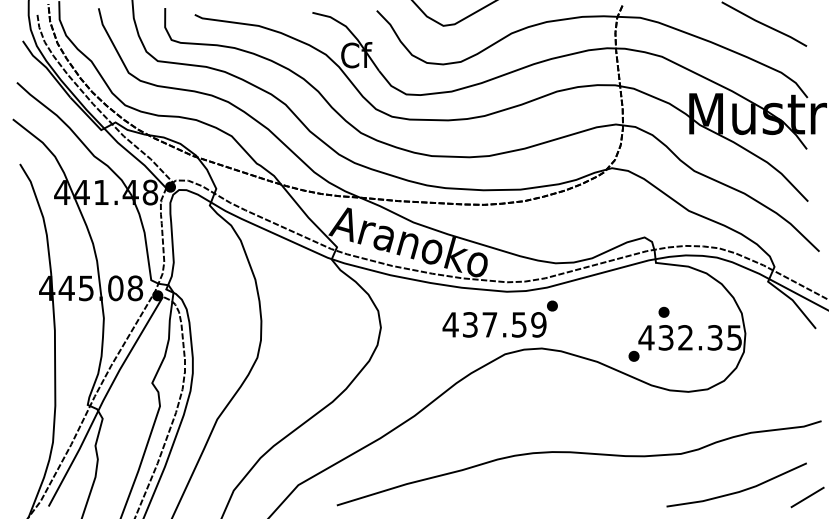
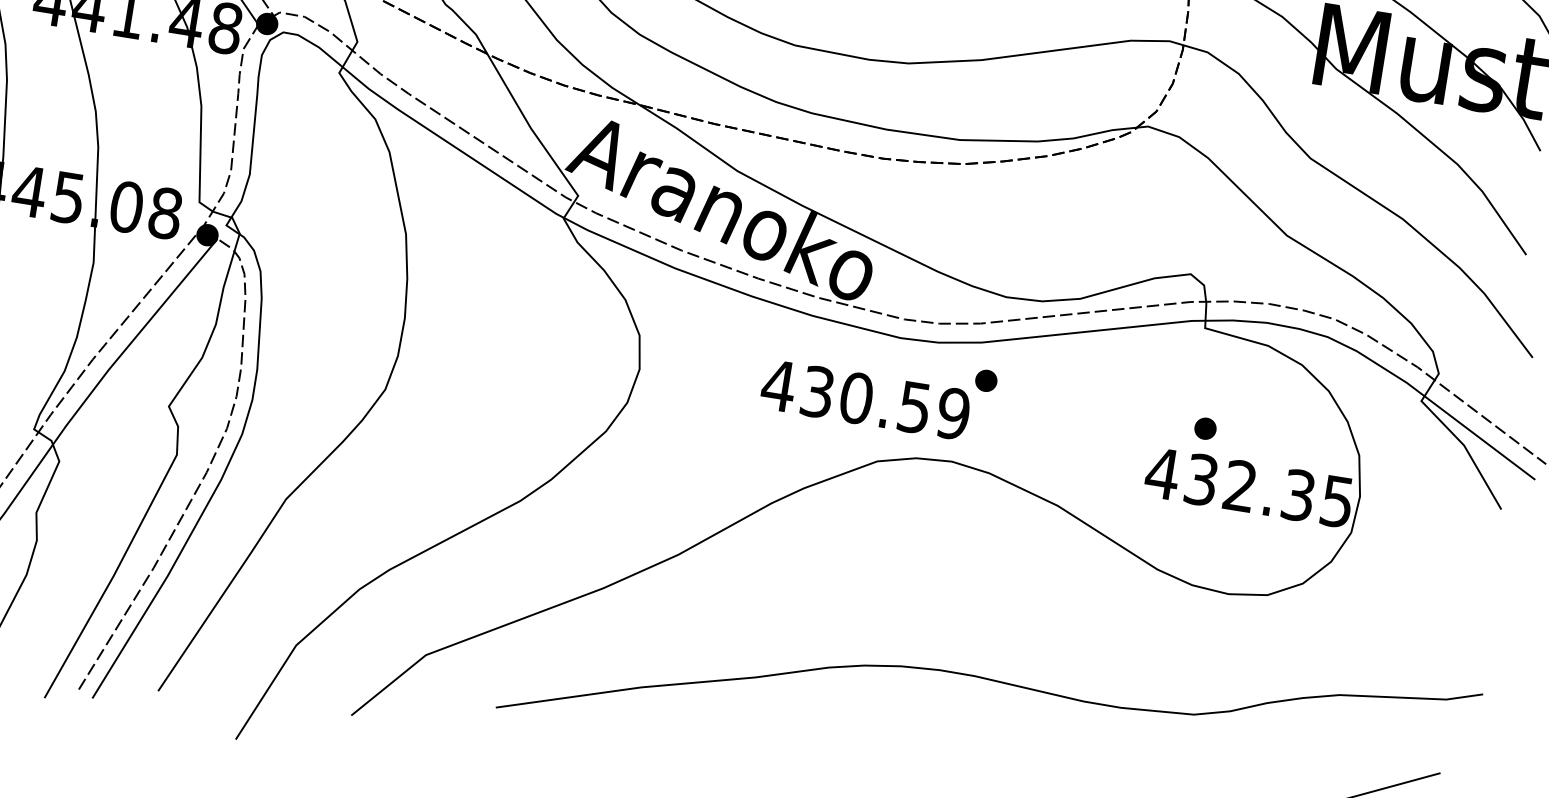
text: (489, 324) -> (855, 397), 437.59 -> 430.59
part: (633, 355) -> (1131, 504), removed

